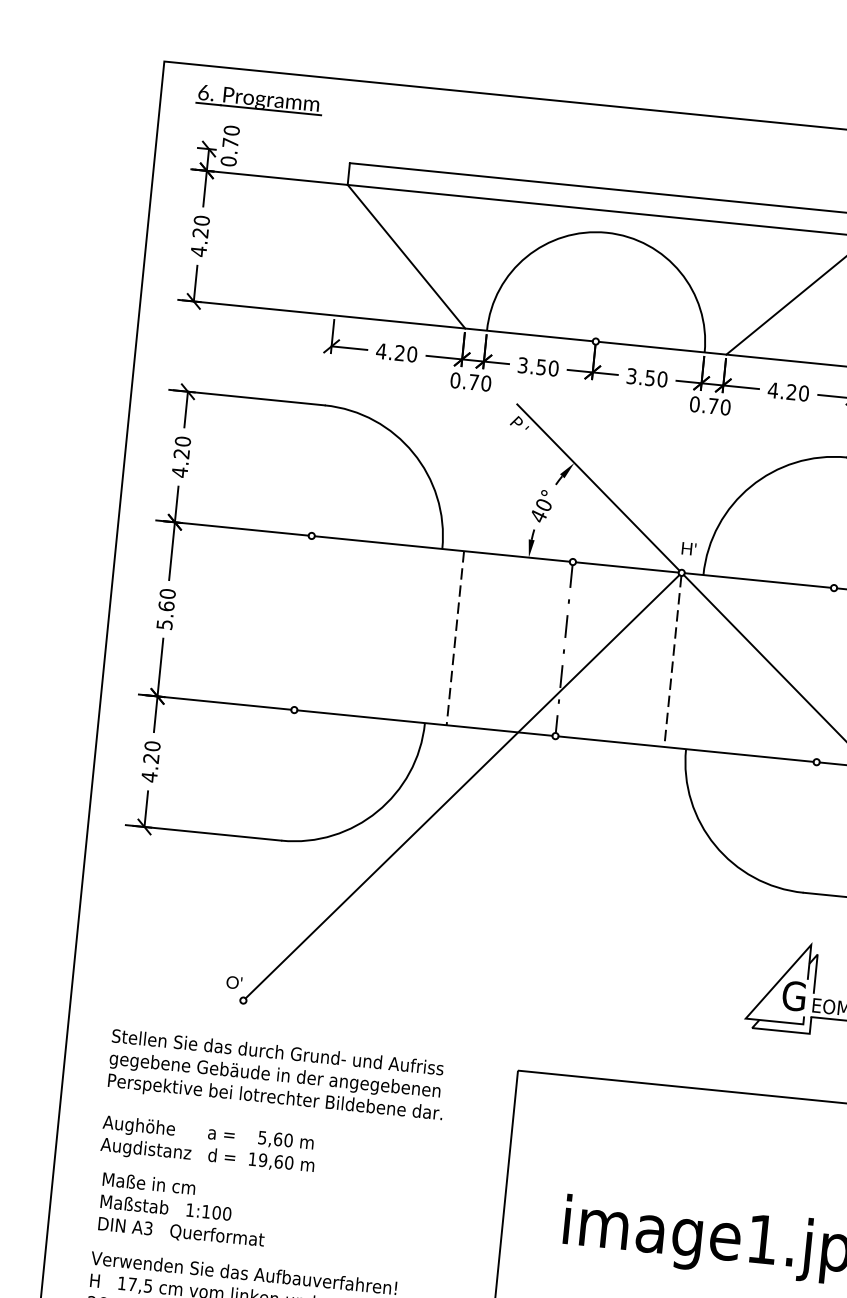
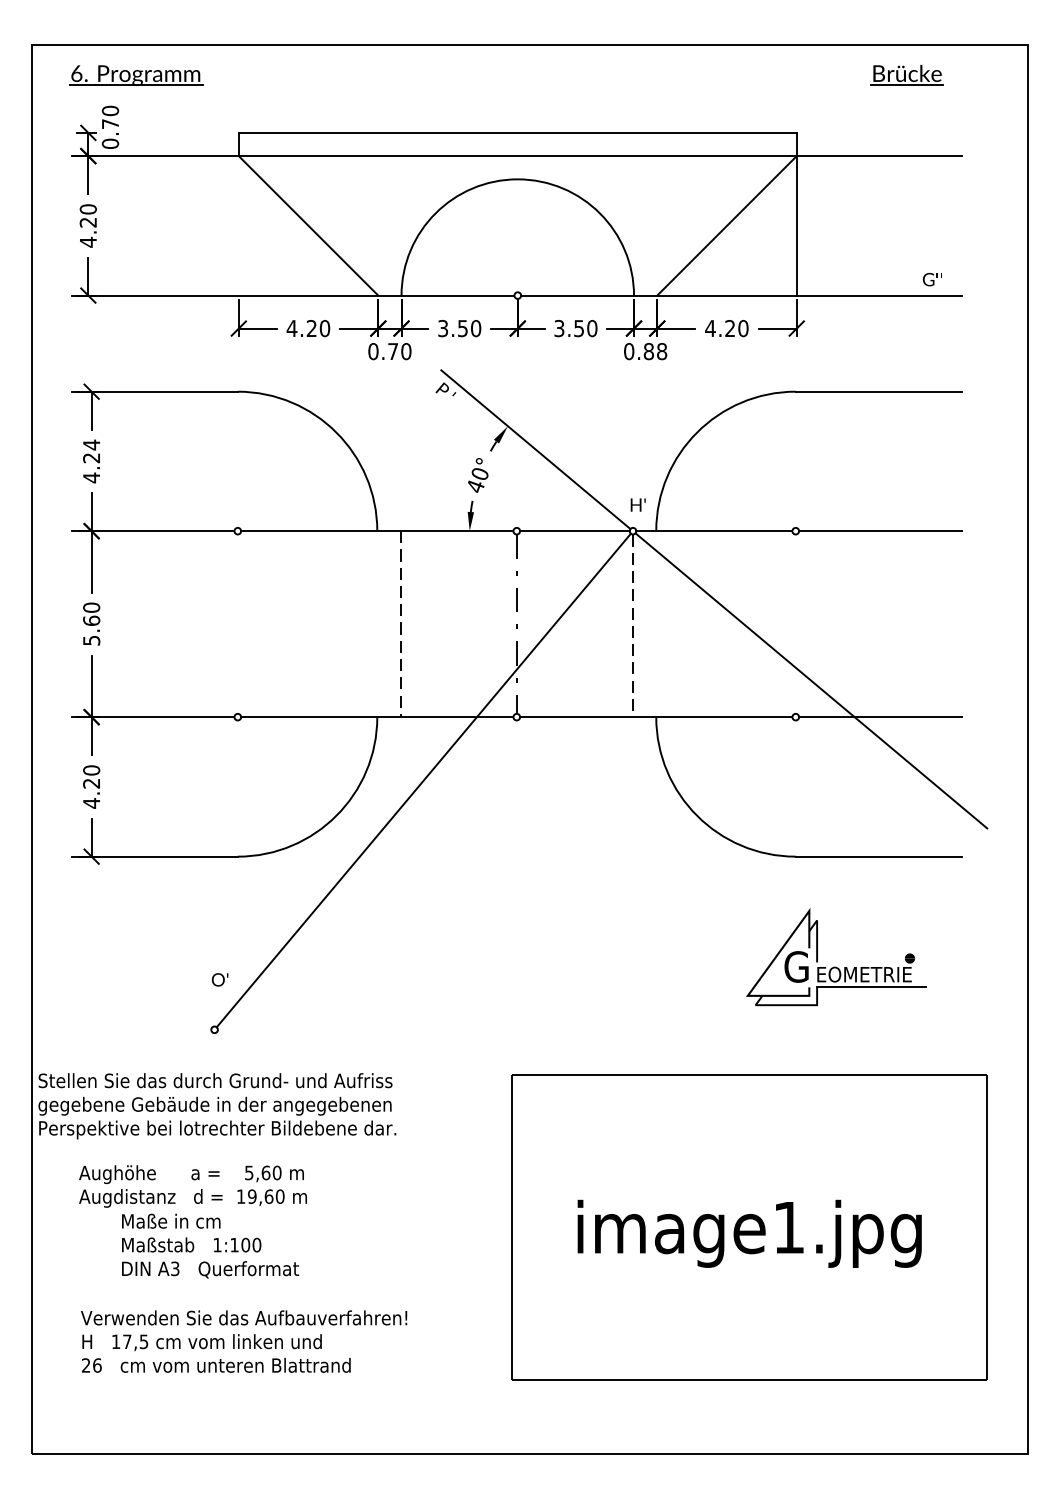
text: (719, 406) -> (655, 351), 0.70 -> 0.88
text: (182, 441) -> (91, 444), 4.20 -> 4.24
text: (233, 982) -> (219, 979), moved
text: (277, 1076) -> (217, 1106), moved
text: (183, 1209) -> (210, 1245), moved

